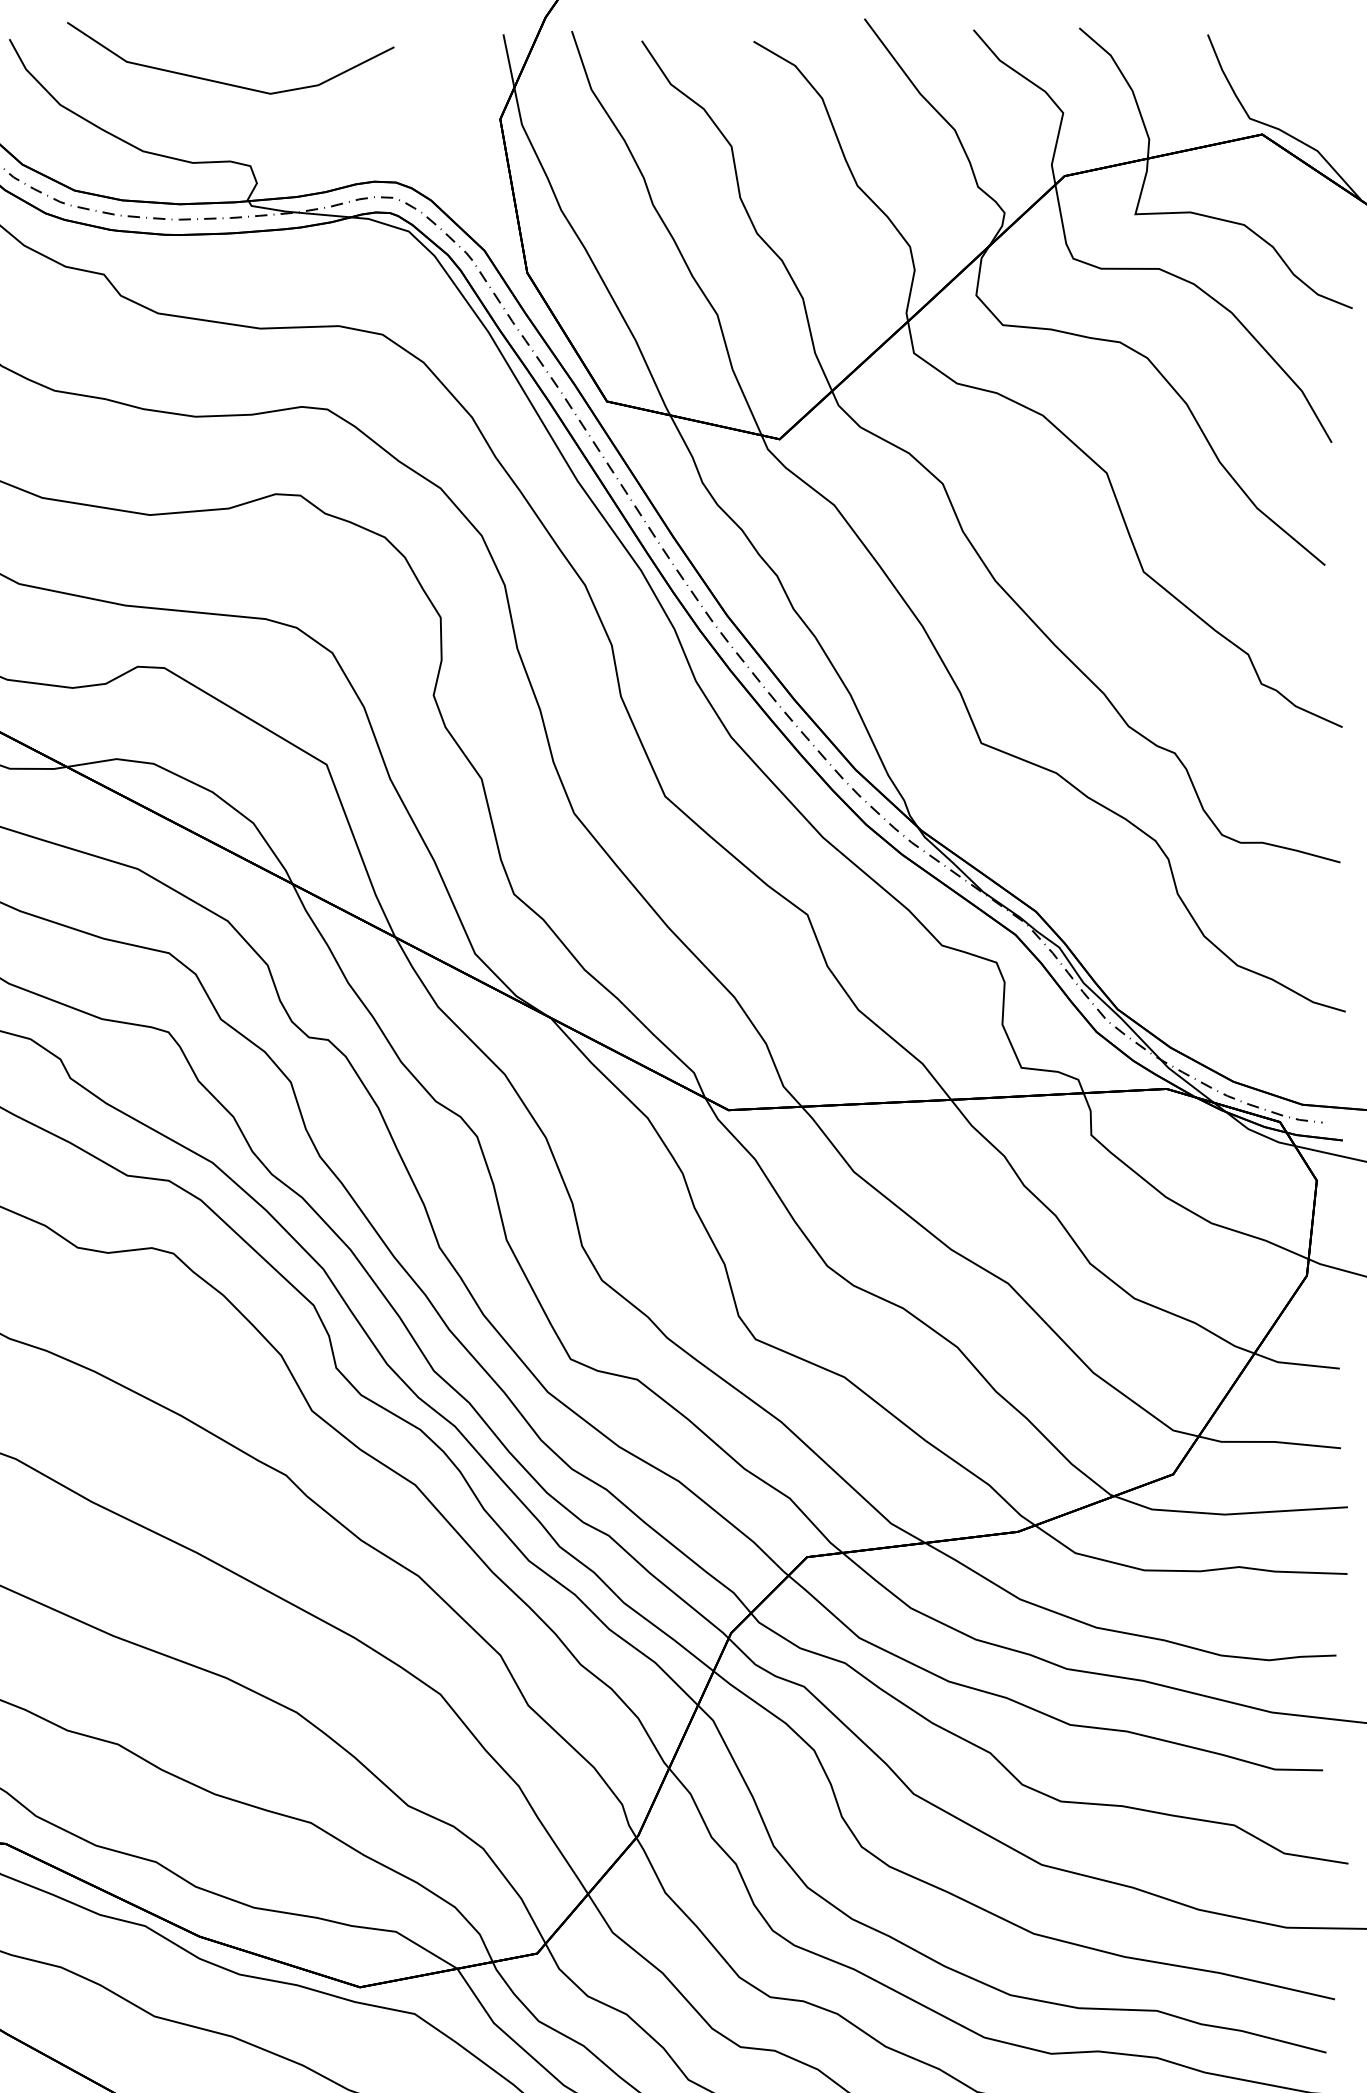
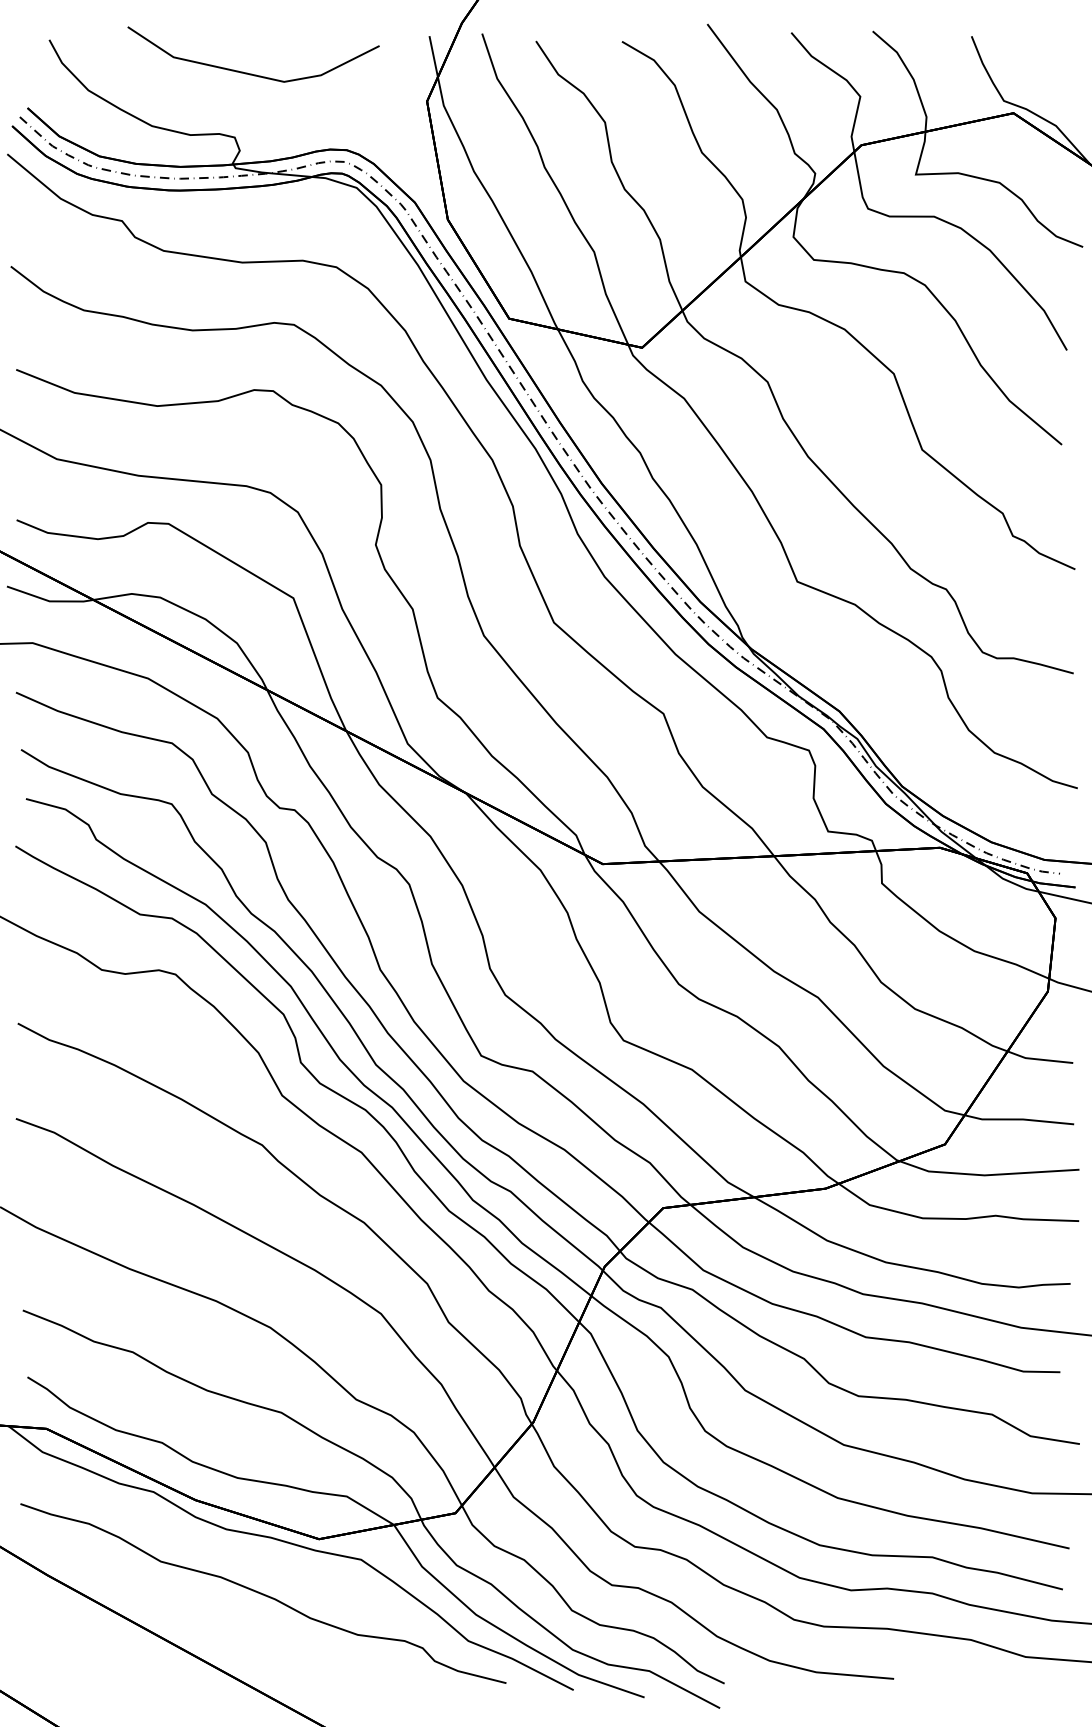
line: (222, 81) -> (247, 72), moved

